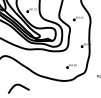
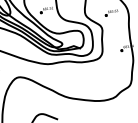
part: (71, 66) -> (110, 79), removed

